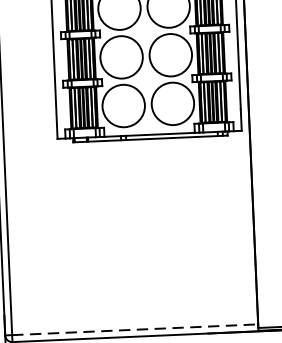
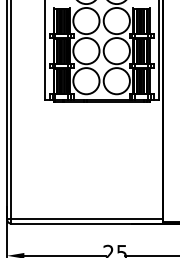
line: (135, 329) -> (87, 219), dashed -> solid

